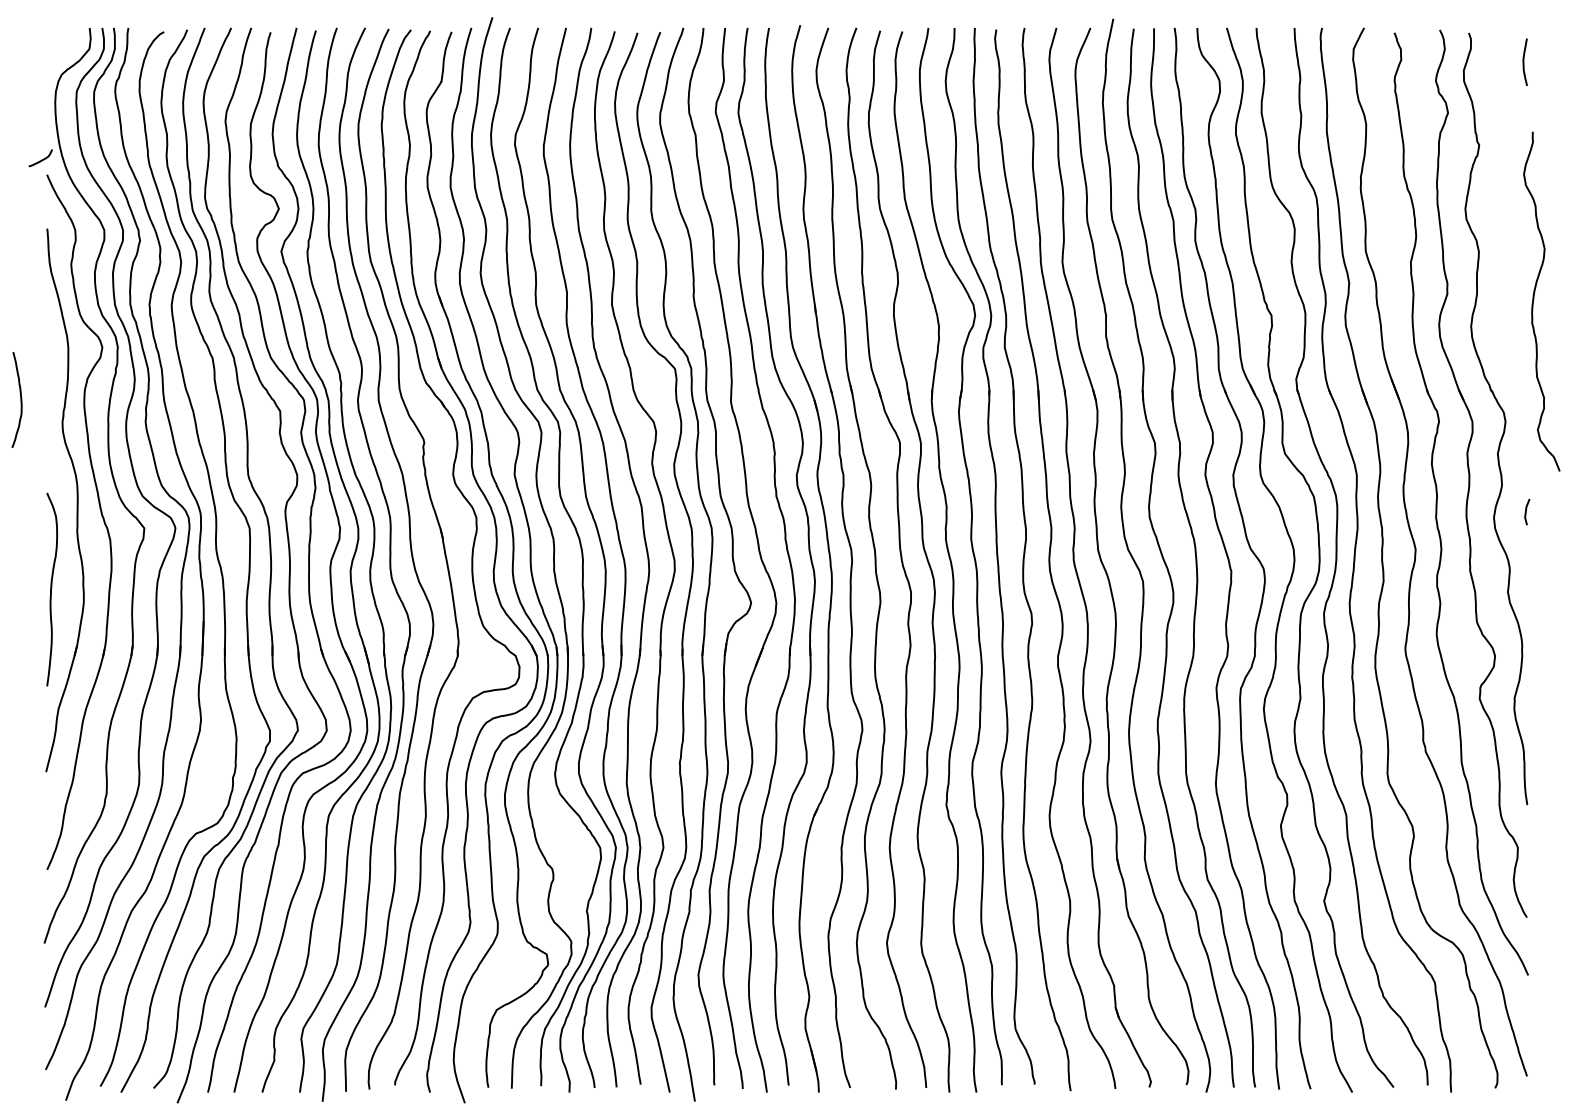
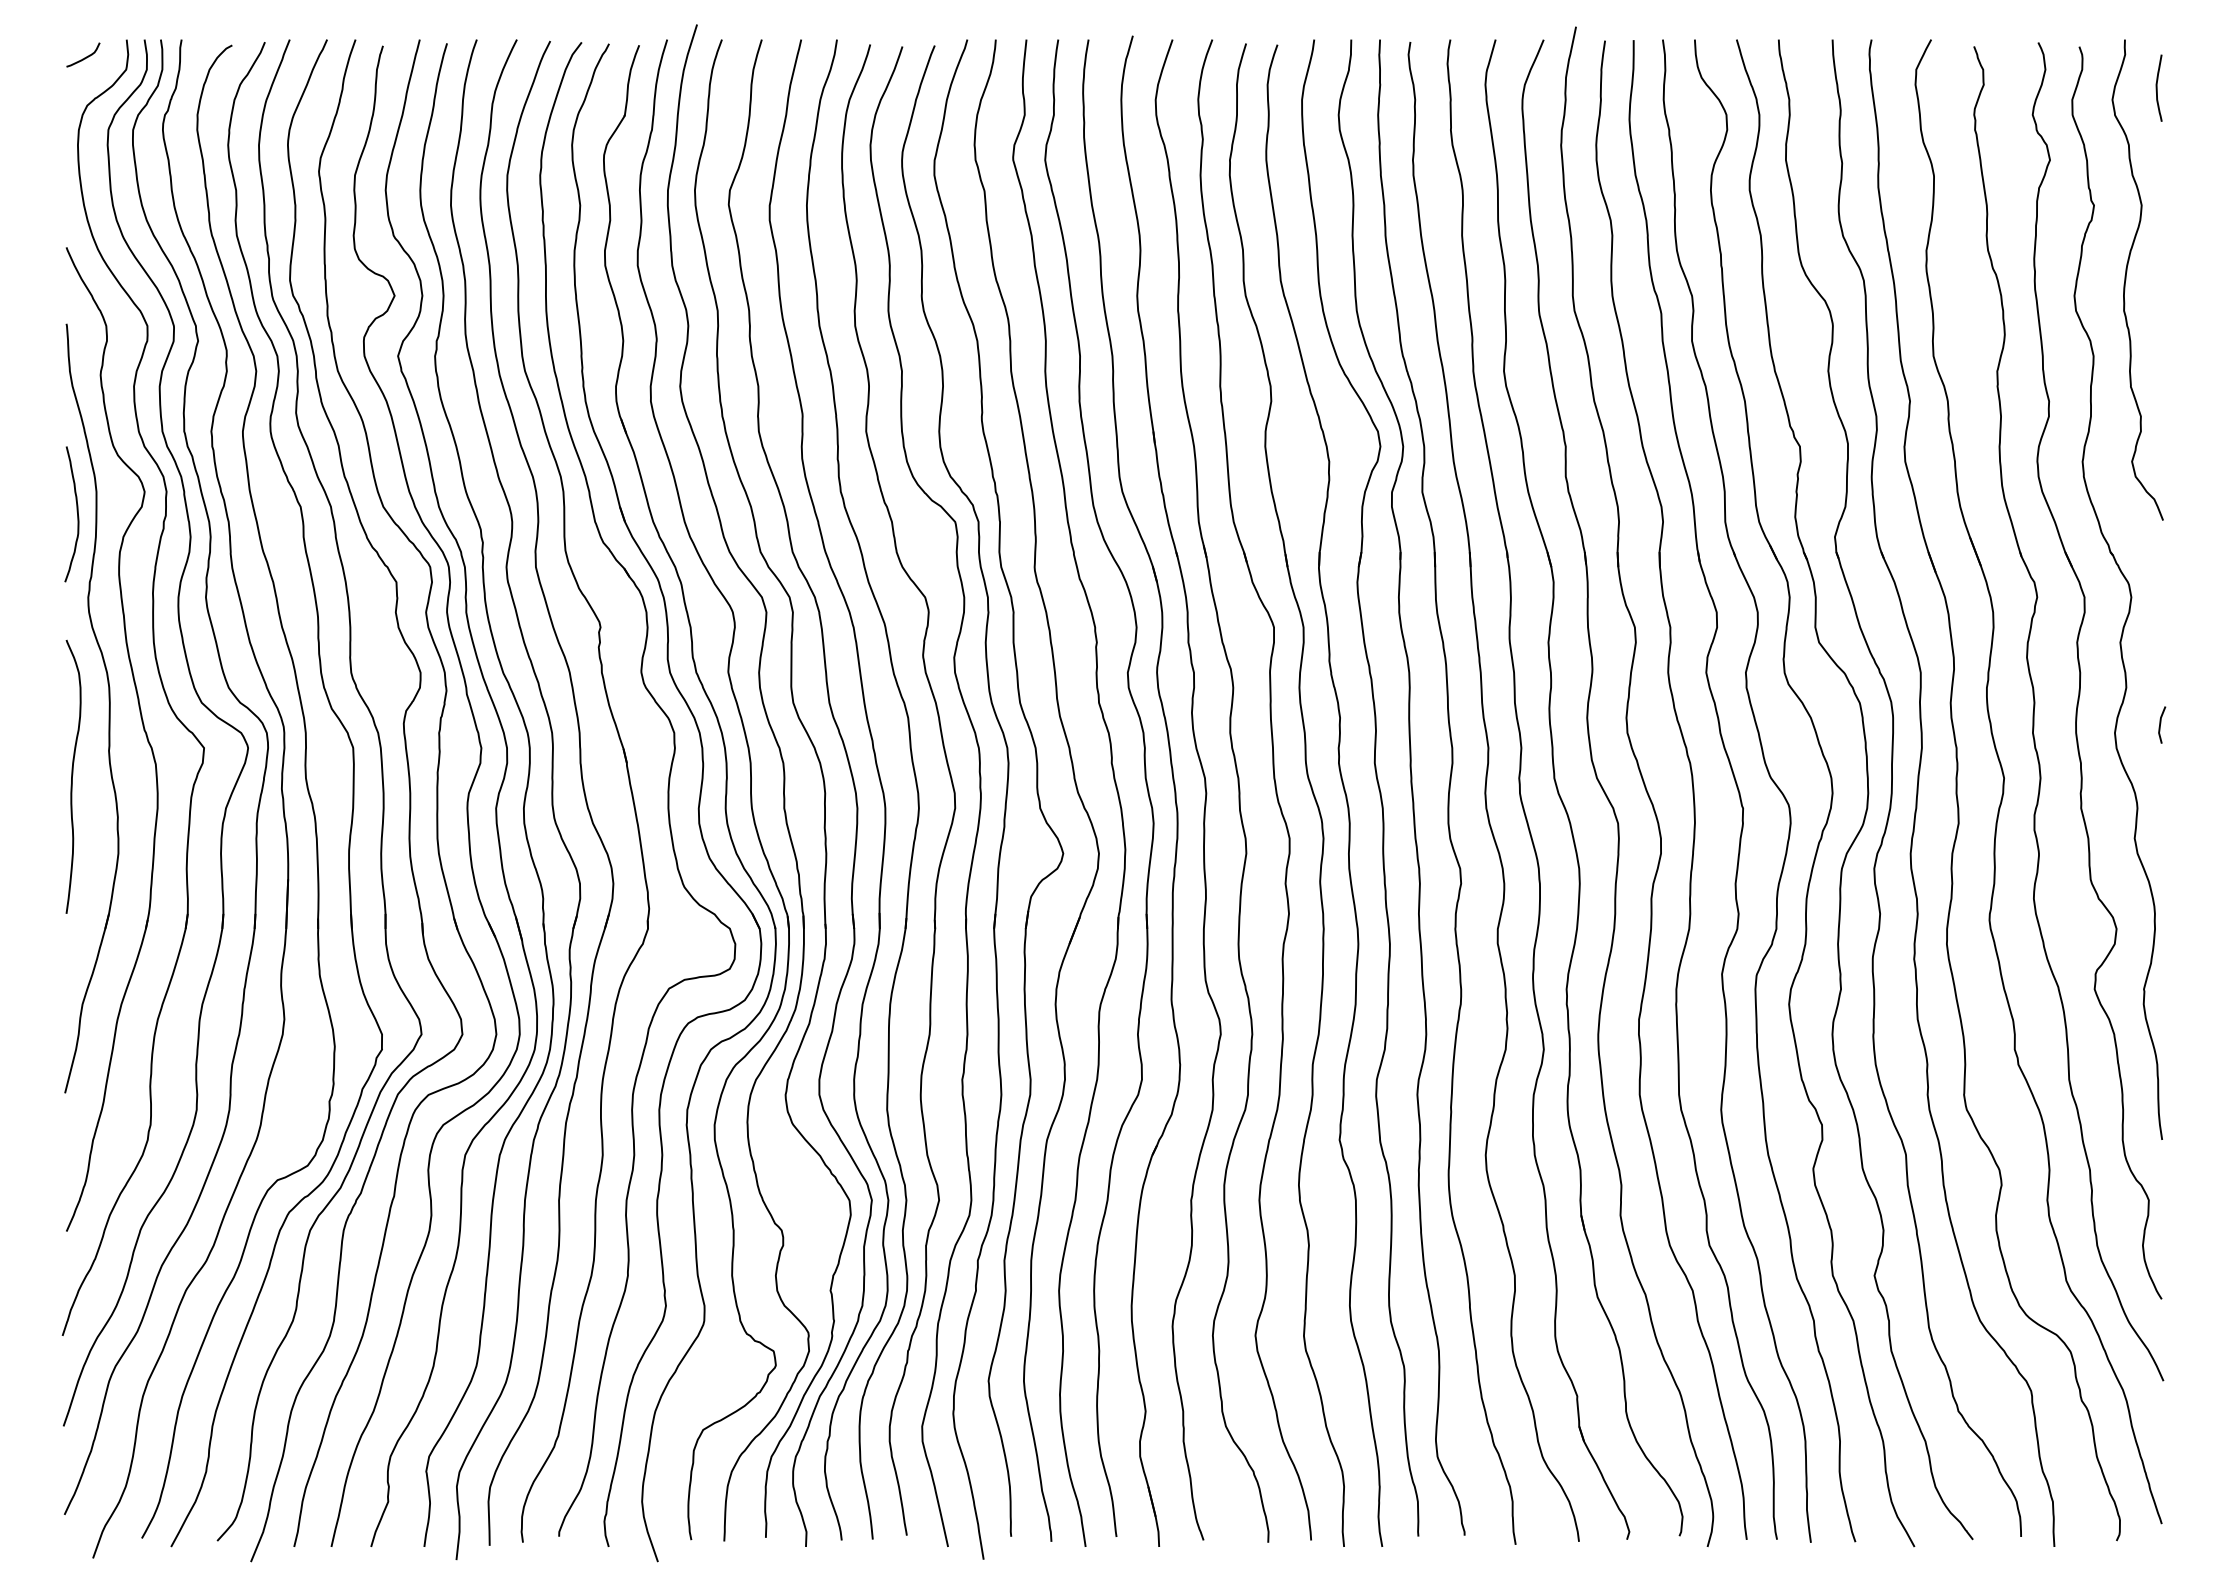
curve: (41, 159) -> (84, 57), moved
curve: (1533, 301) -> (2126, 279), moved
curve: (20, 397) -> (76, 511), moved
curve: (52, 588) -> (73, 775), moved

